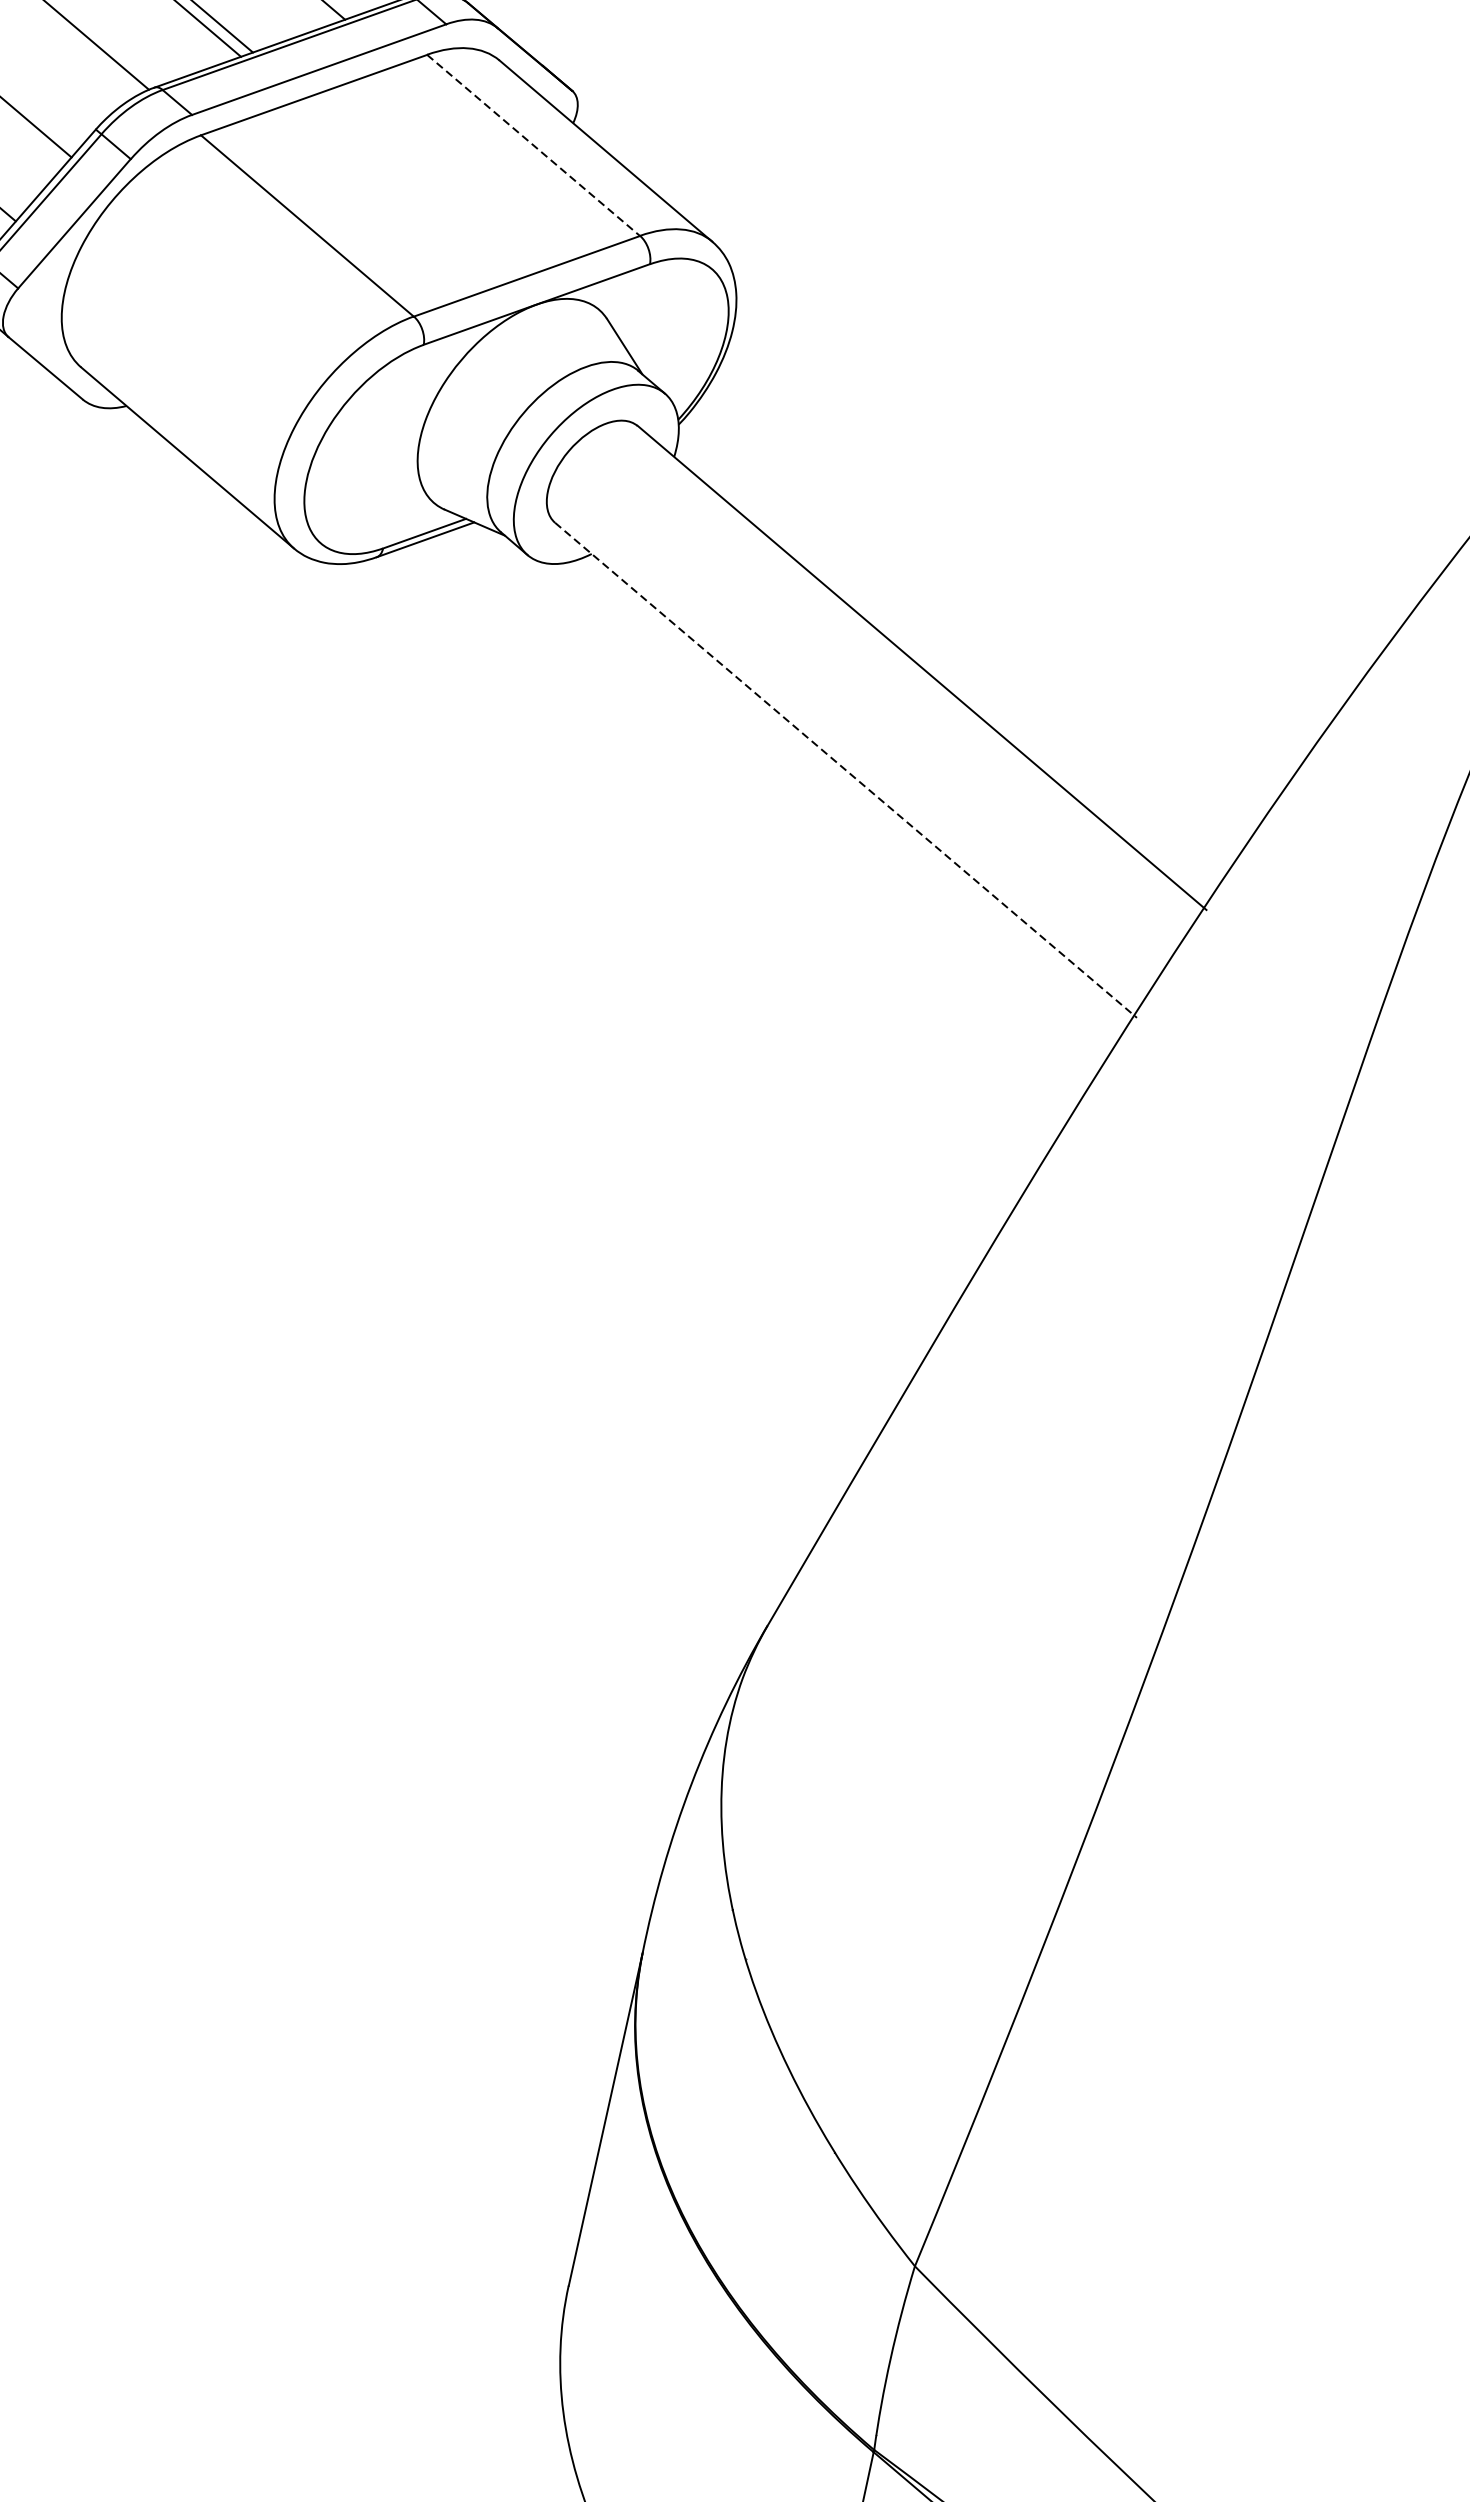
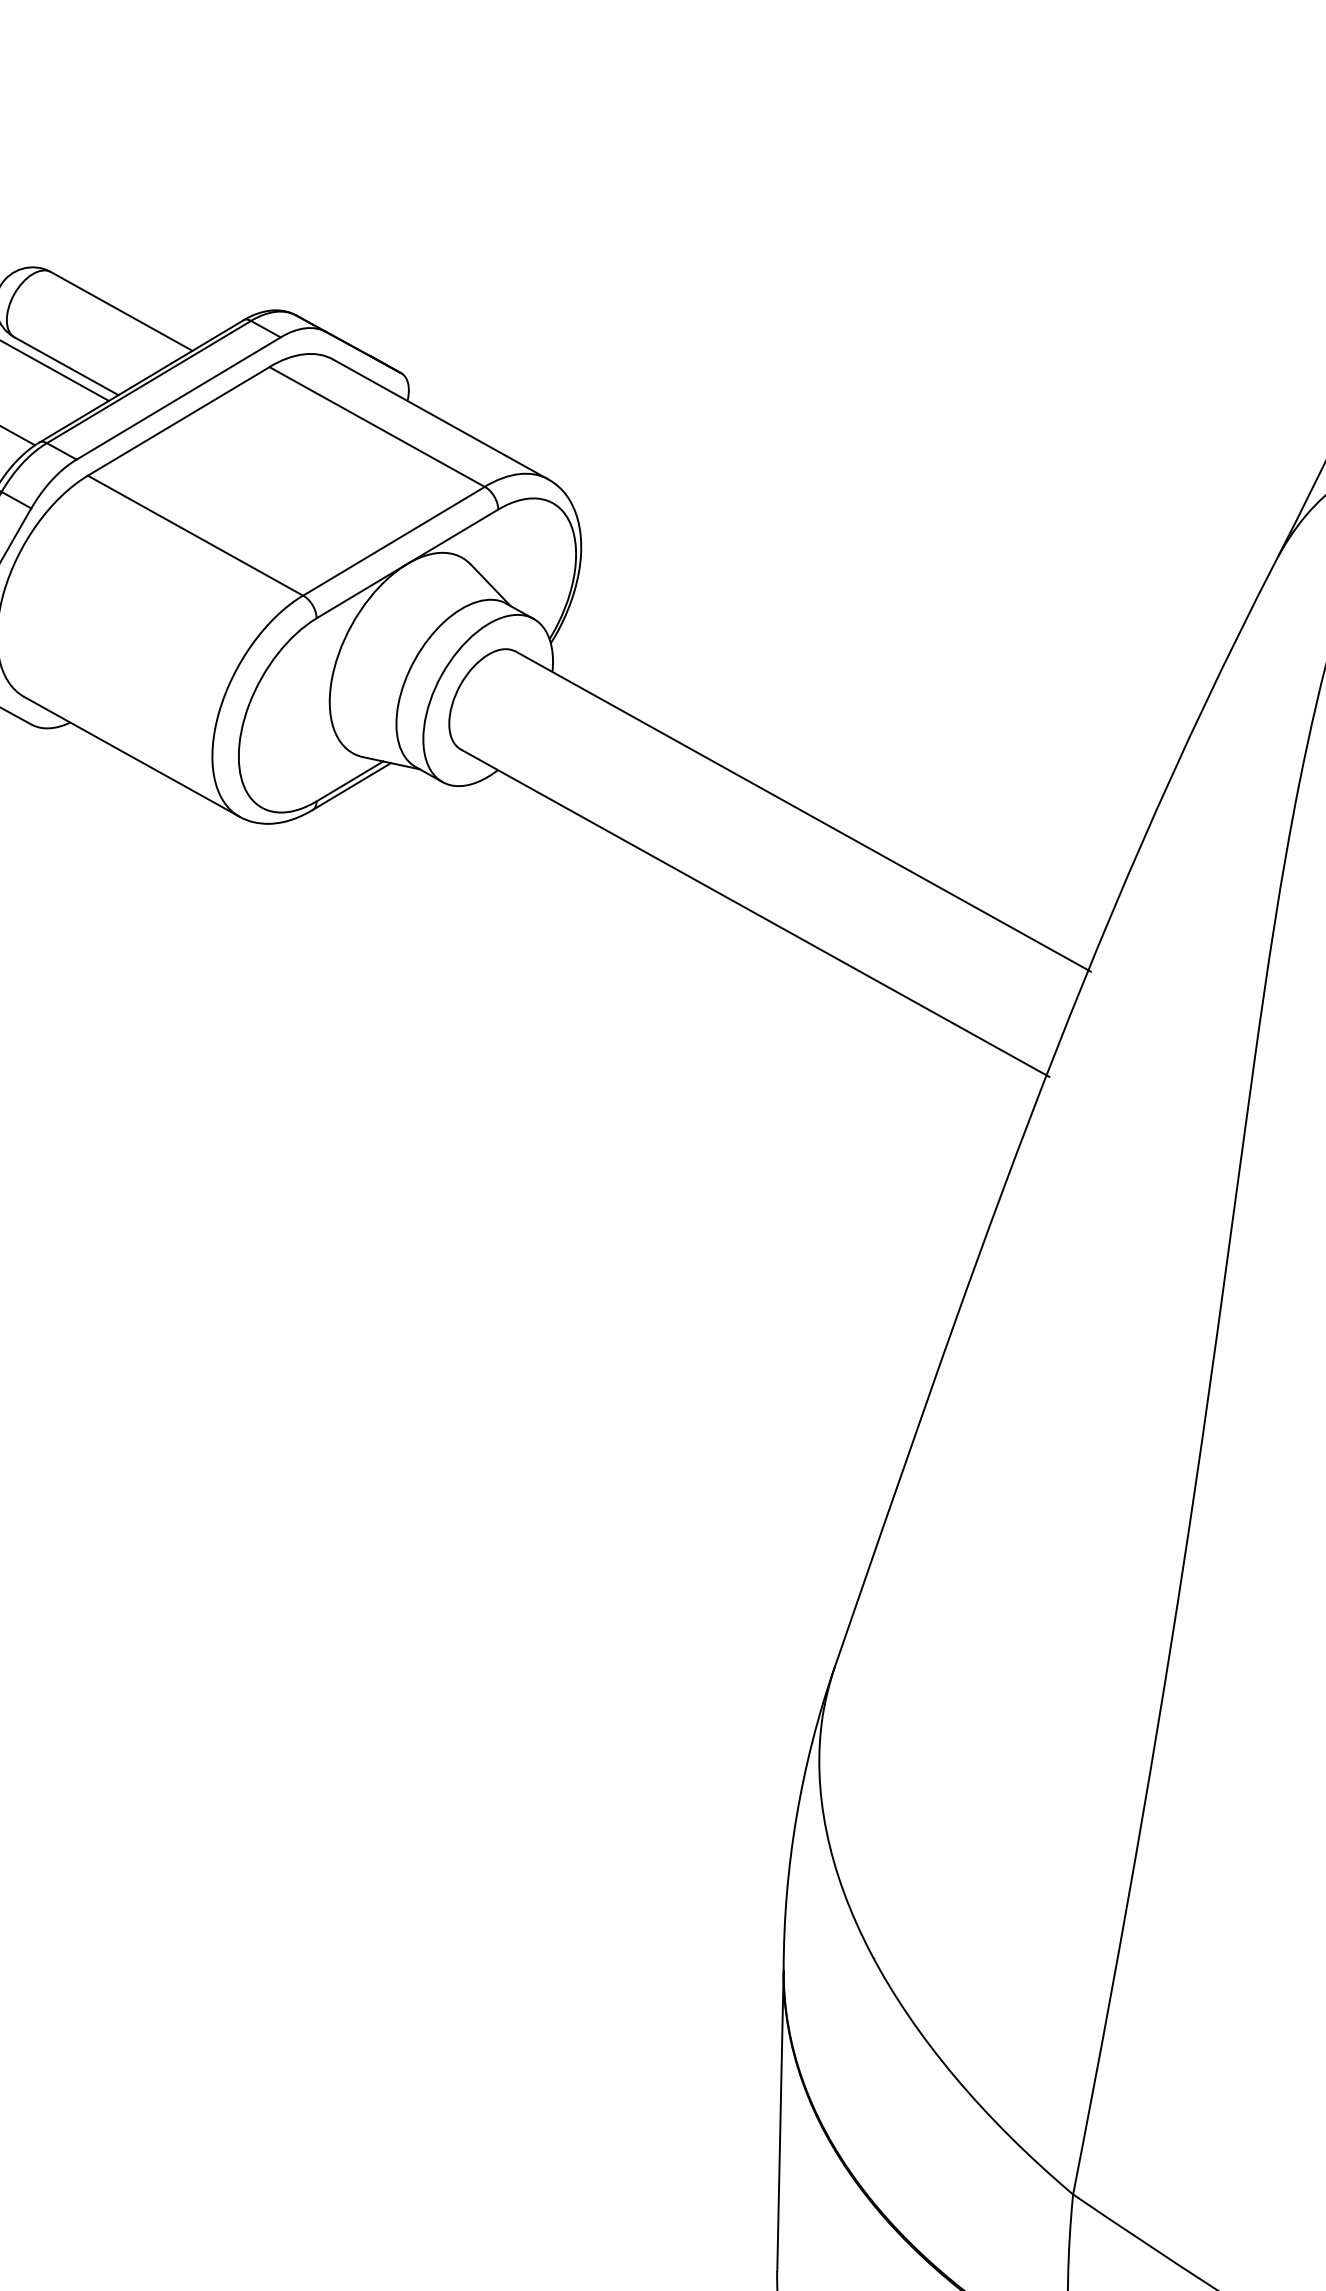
line: (533, 146) -> (377, 427), dashed -> solid
line: (846, 770) -> (755, 913), dashed -> solid

